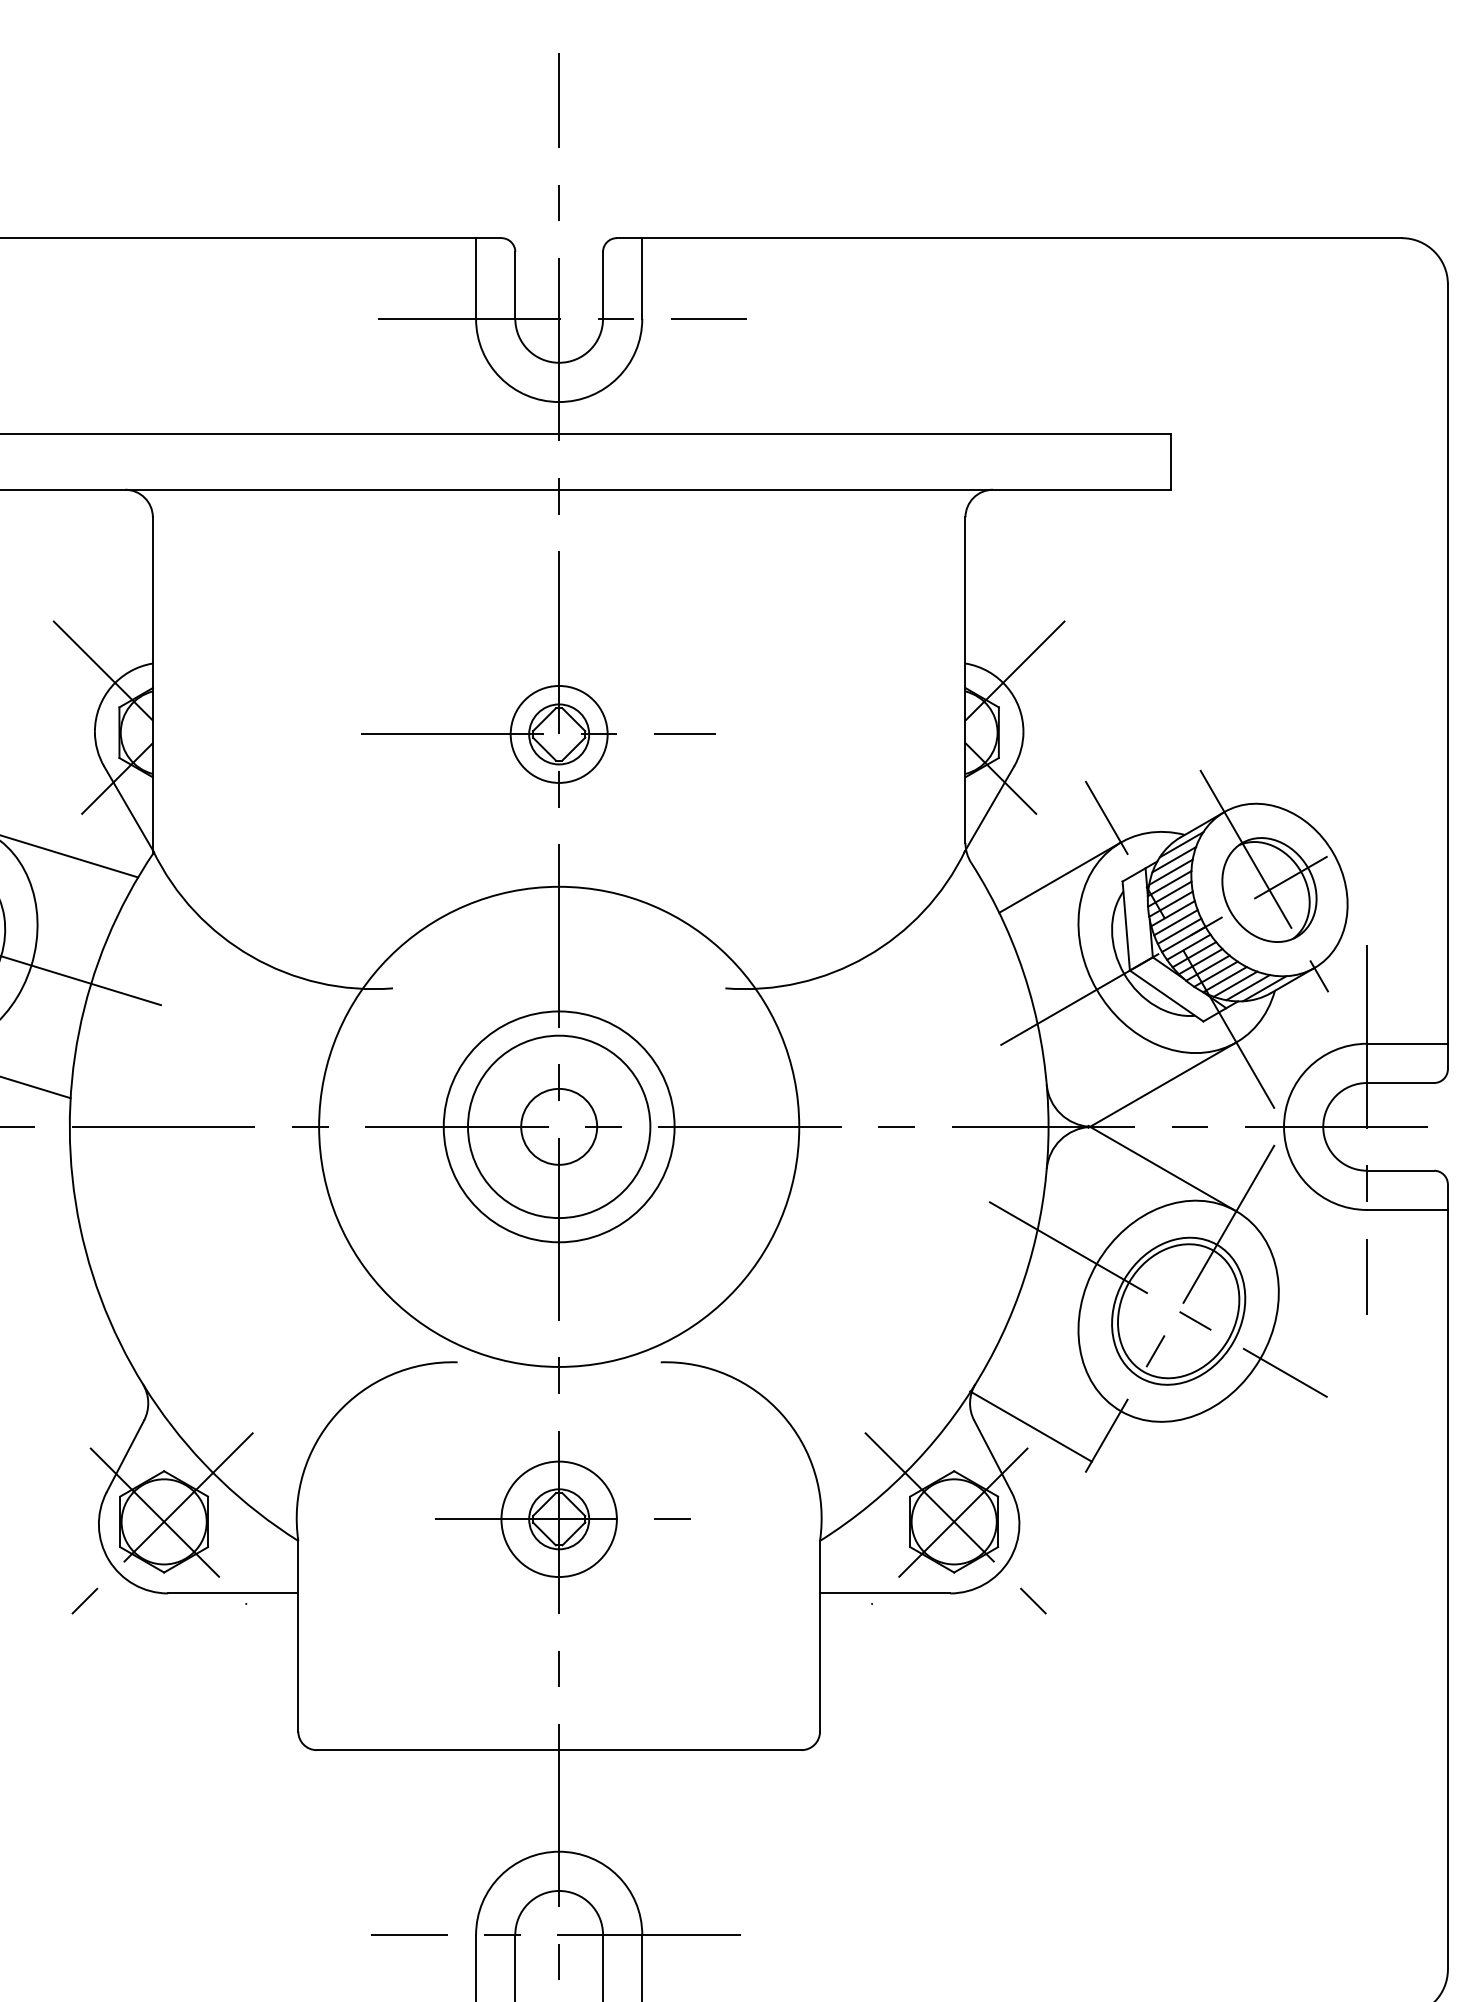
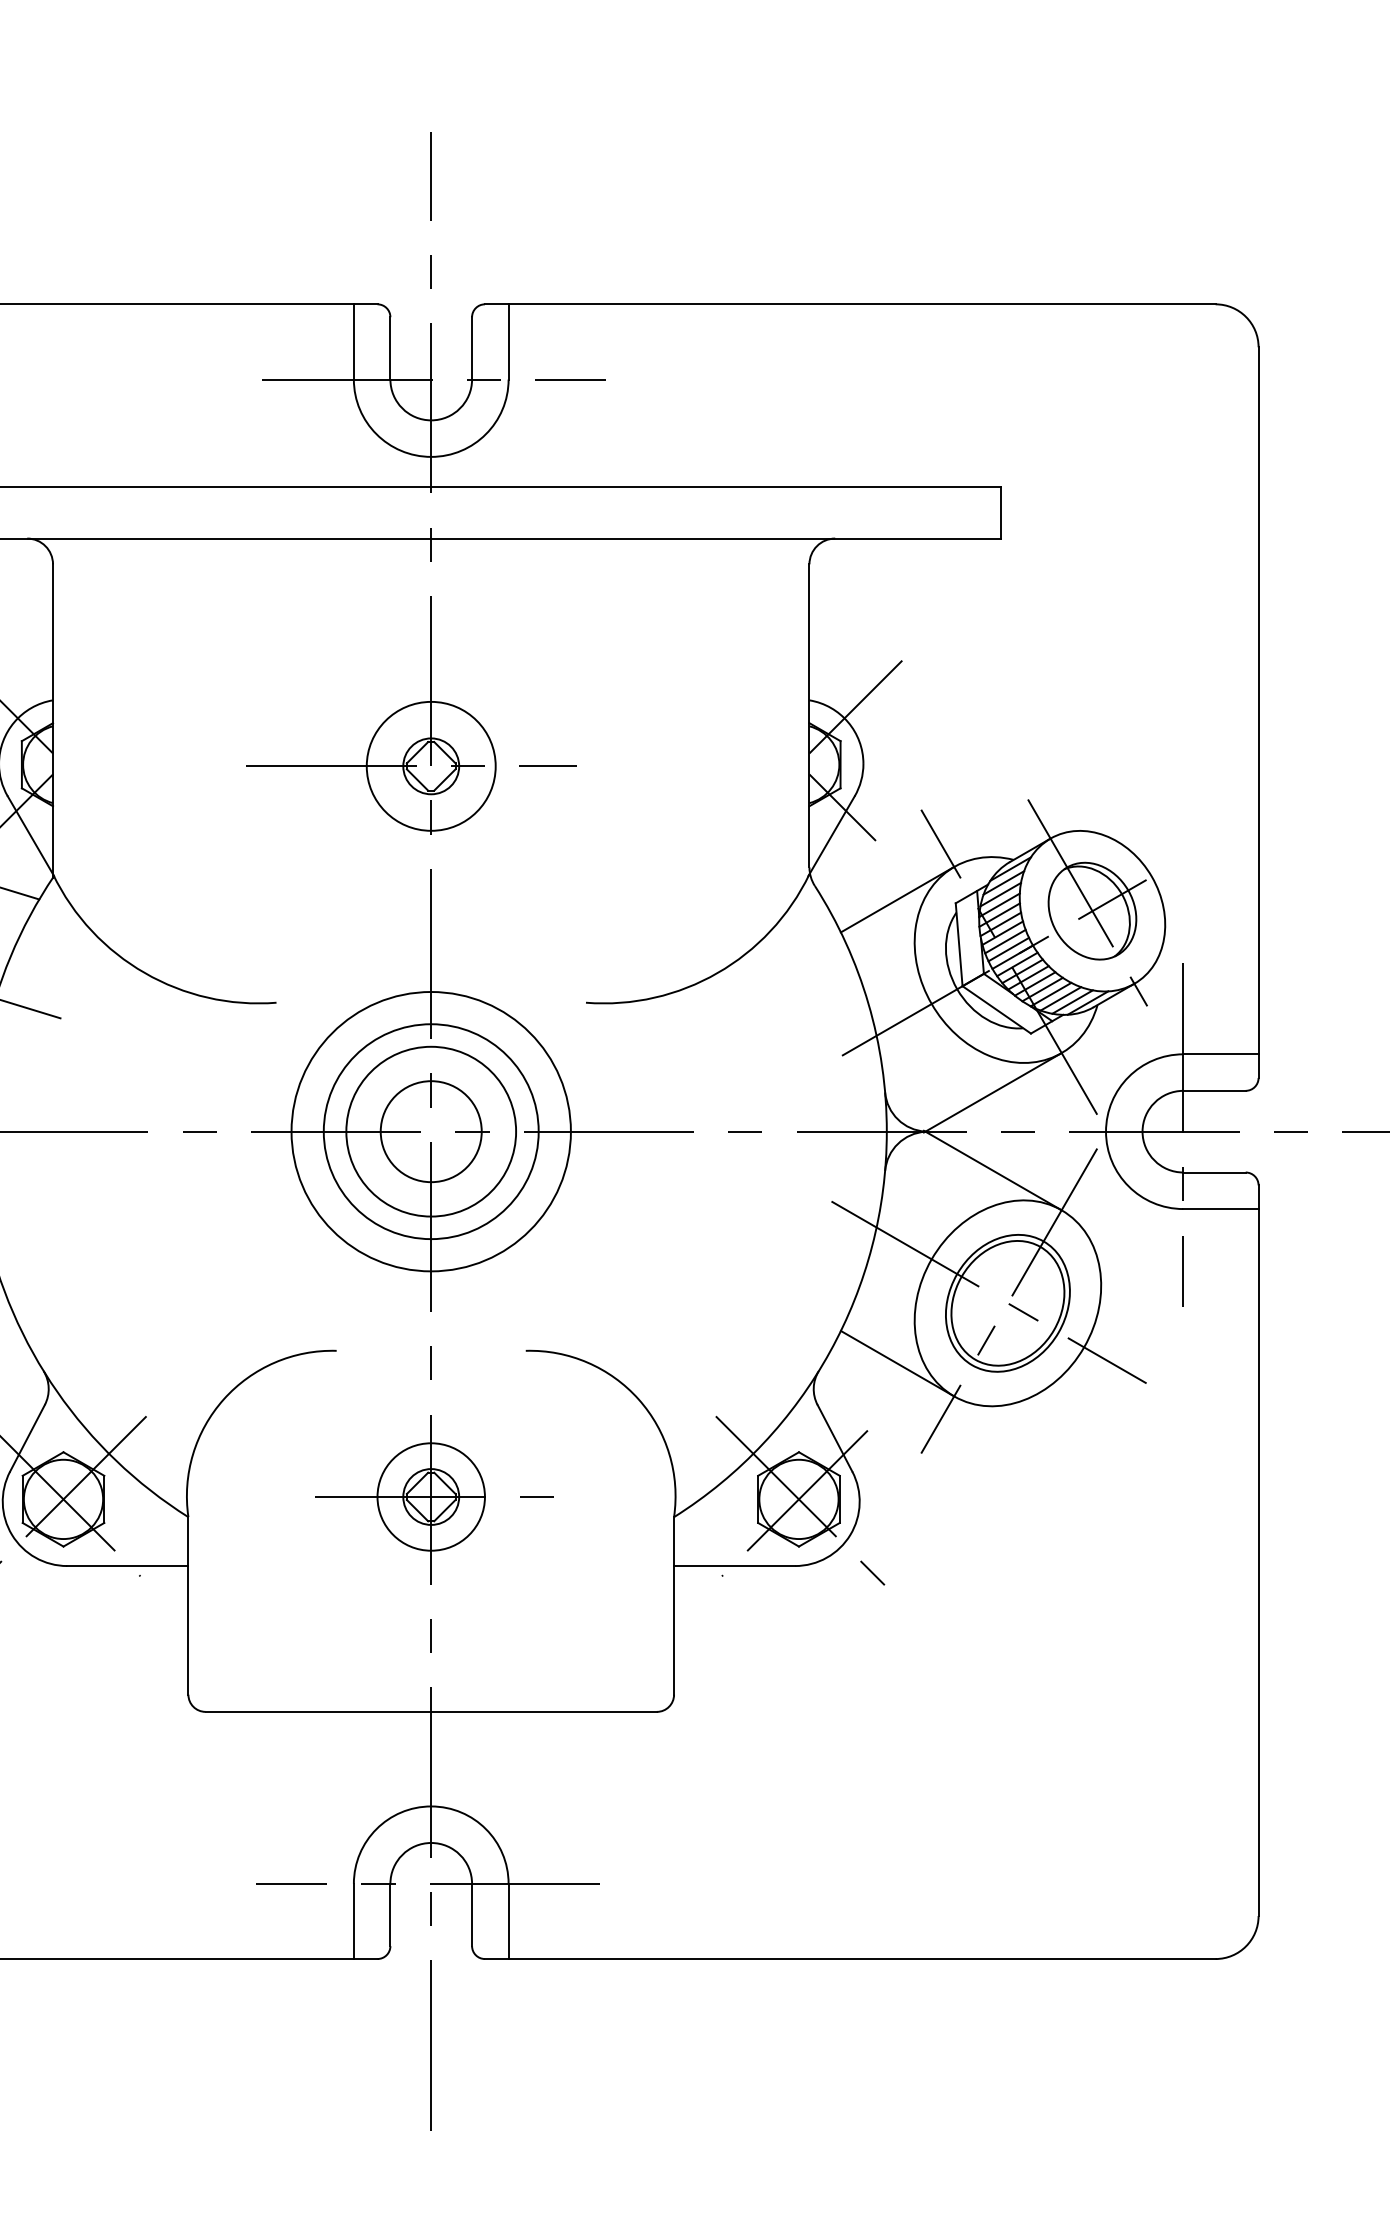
circle: (558, 733) -> (430, 765), size x1.43
circle: (558, 1126) -> (430, 1131), size x0.62
circle: (558, 1126) -> (430, 1131), size x1.43
line: (1031, 1426) -> (897, 1363), moved

